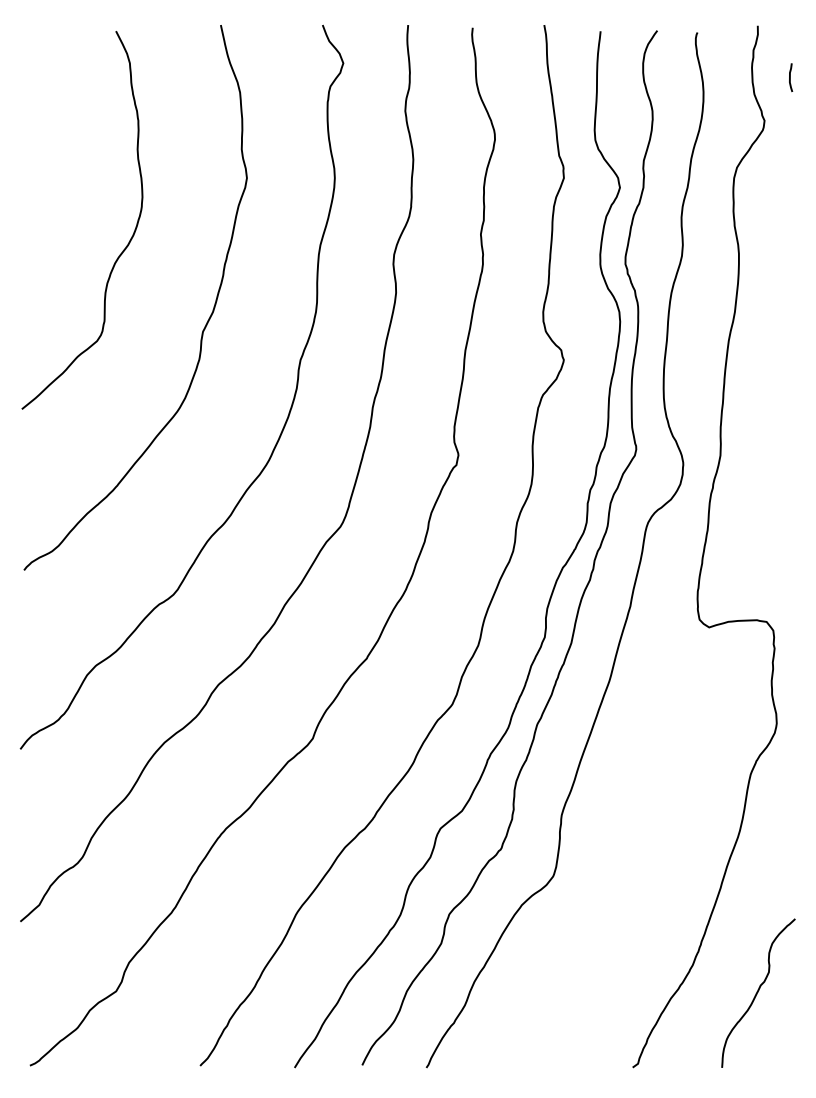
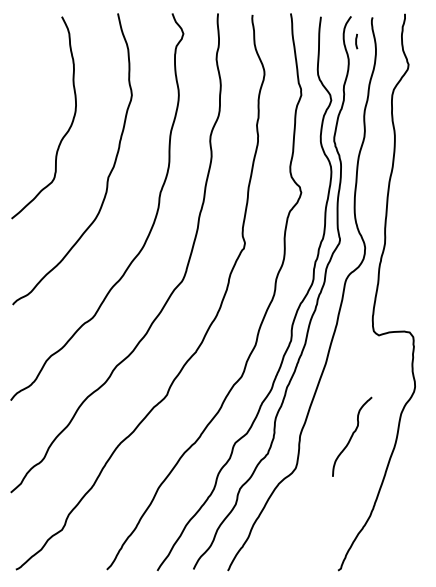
line: (790, 77) -> (356, 41), moved
curve: (758, 992) -> (352, 436), moved

